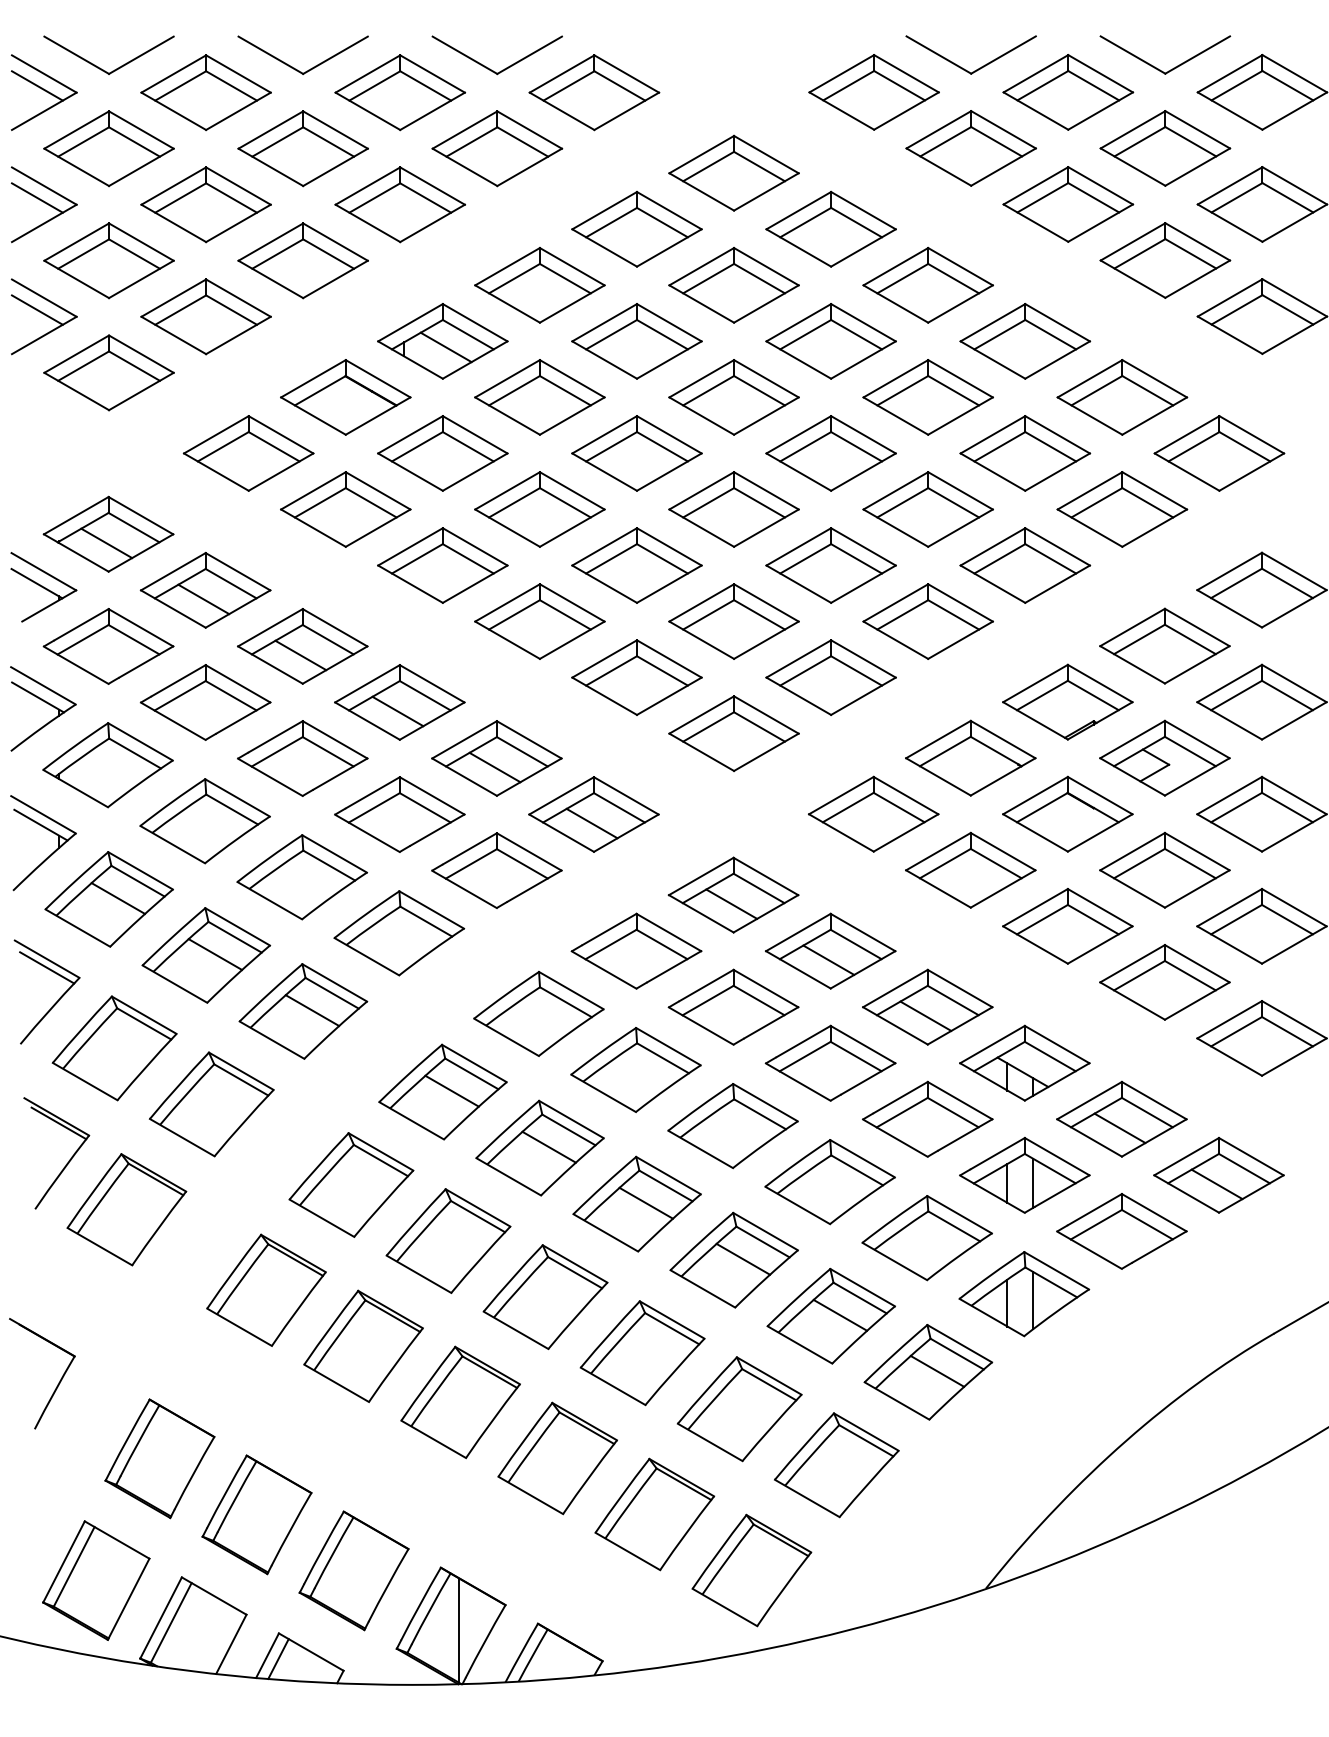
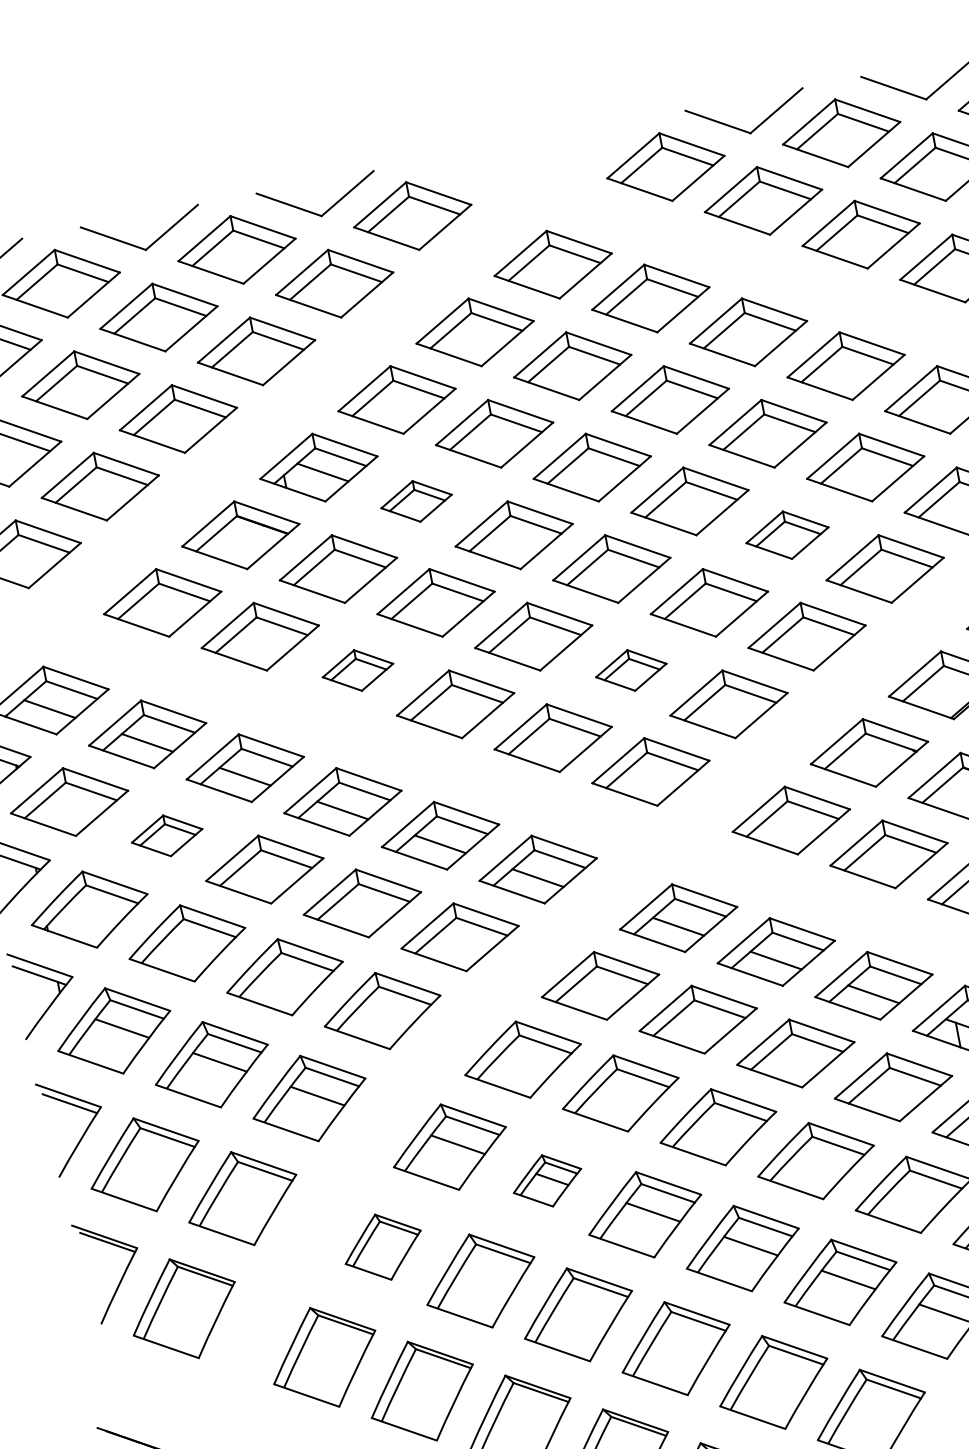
part: (539, 397) -> (416, 501), size x0.6
part: (927, 509) -> (786, 535), size x0.7
part: (442, 565) -> (357, 670), size x0.6
part: (733, 621) -> (630, 670), size x0.6
part: (205, 702) -> (167, 835), size x0.6
part: (539, 1147) -> (546, 1180), size x0.6
part: (351, 1184) -> (383, 1246), size x0.7

